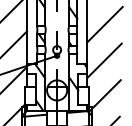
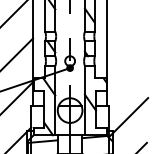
line: (104, 24) -> (128, 29), removed
line: (104, 60) -> (128, 73), removed

